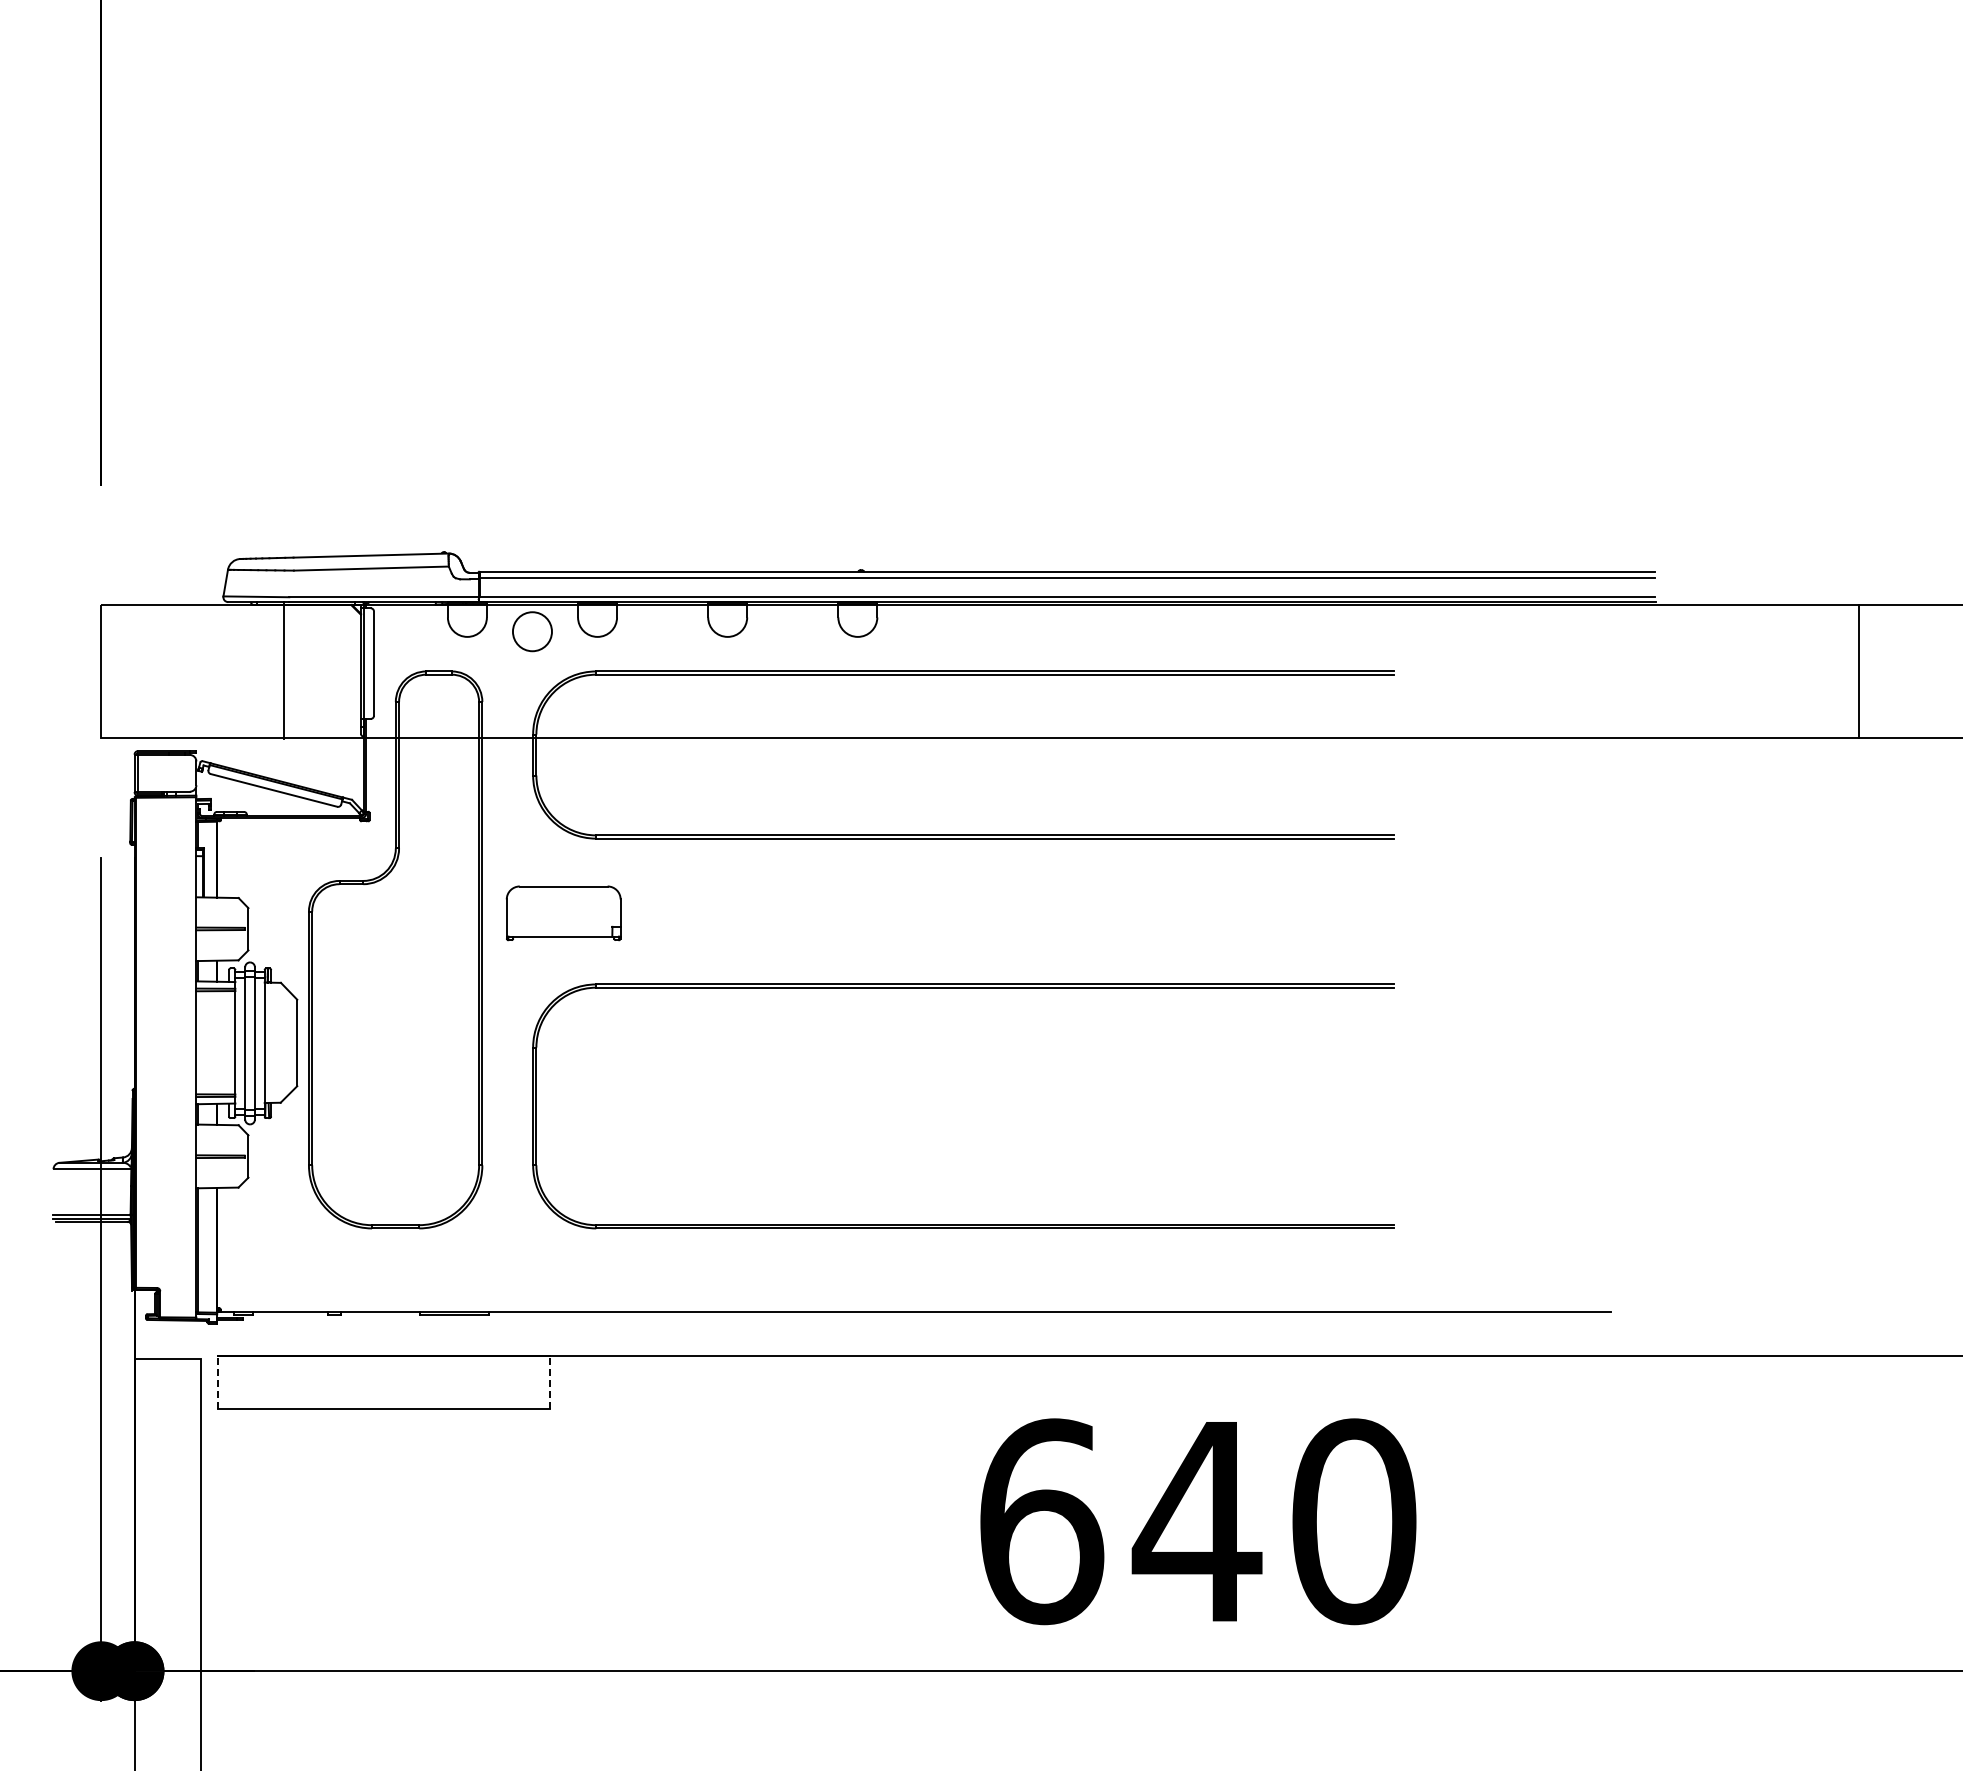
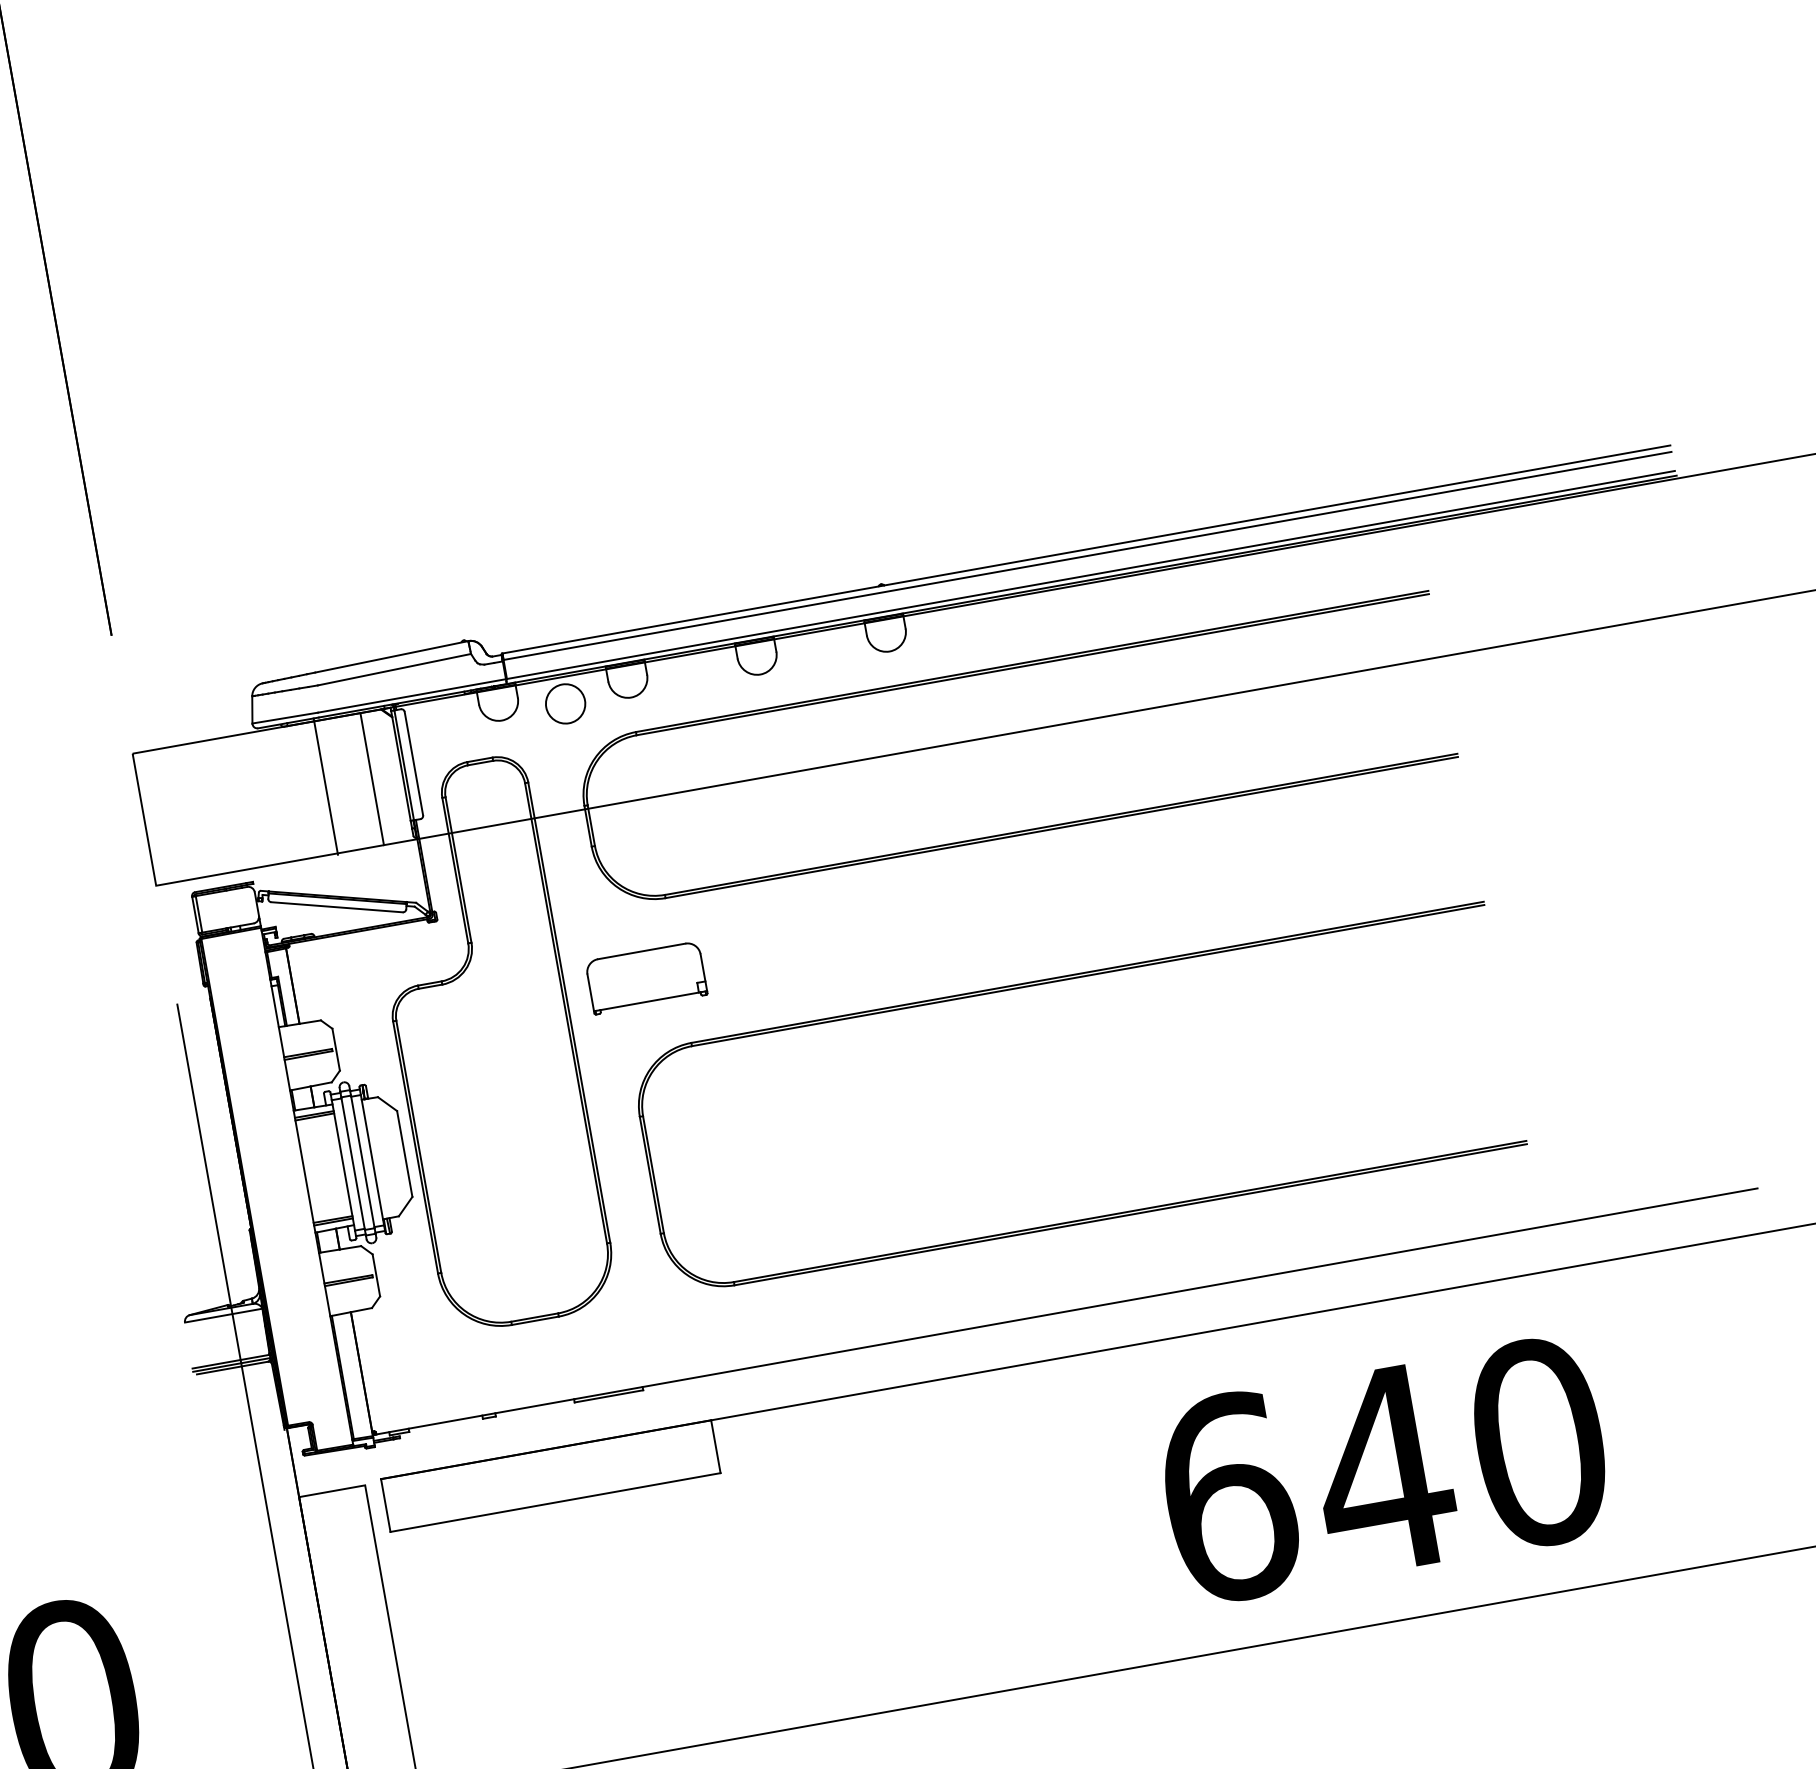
line: (330, 671) -> (372, 779), added
line: (217, 1382) -> (385, 1505), dashed -> solid
line: (549, 1382) -> (715, 1446), dashed -> solid

